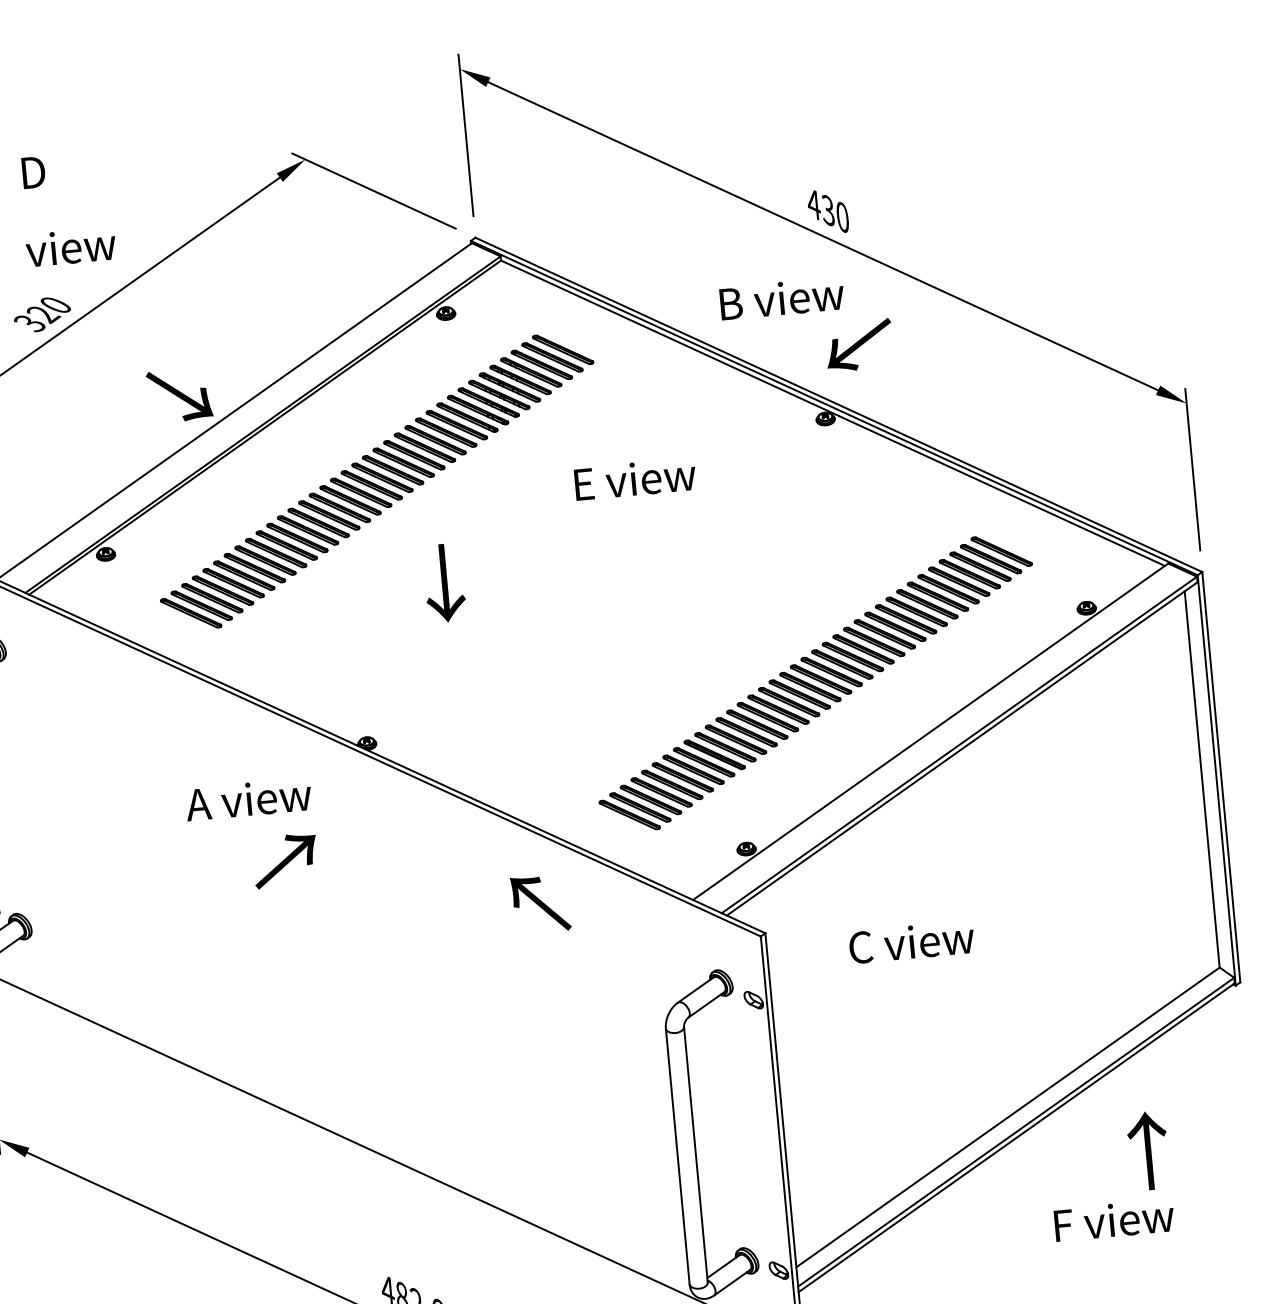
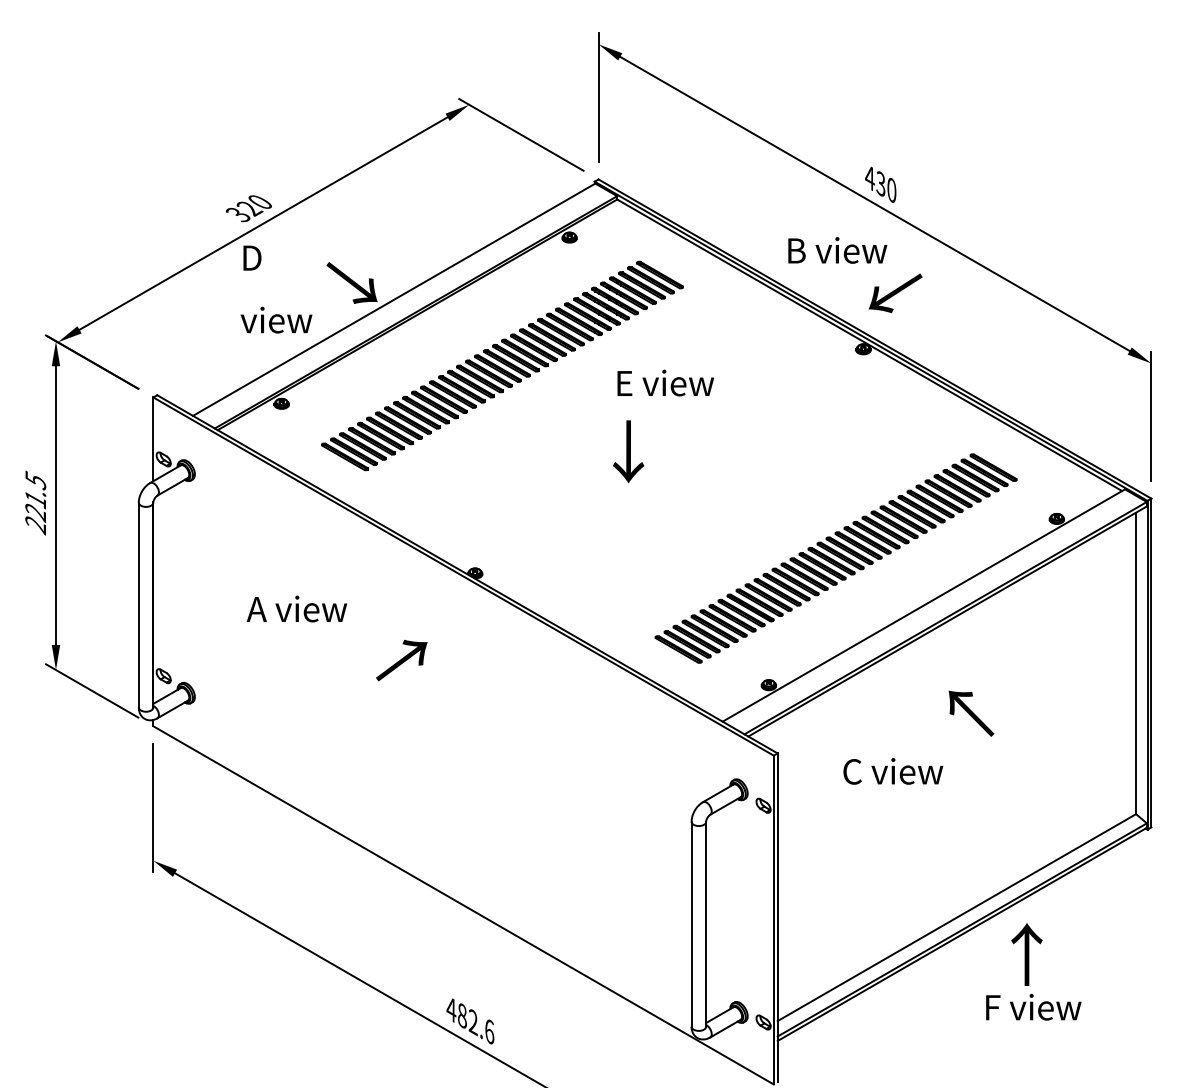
text: (67, 208) -> (276, 289), moved
text: (634, 478) -> (665, 382), moved
text: (444, 582) -> (628, 451), moved
text: (247, 798) -> (296, 608), moved
text: (540, 903) -> (971, 713), moved
text: (1147, 1150) -> (1026, 954), moved

